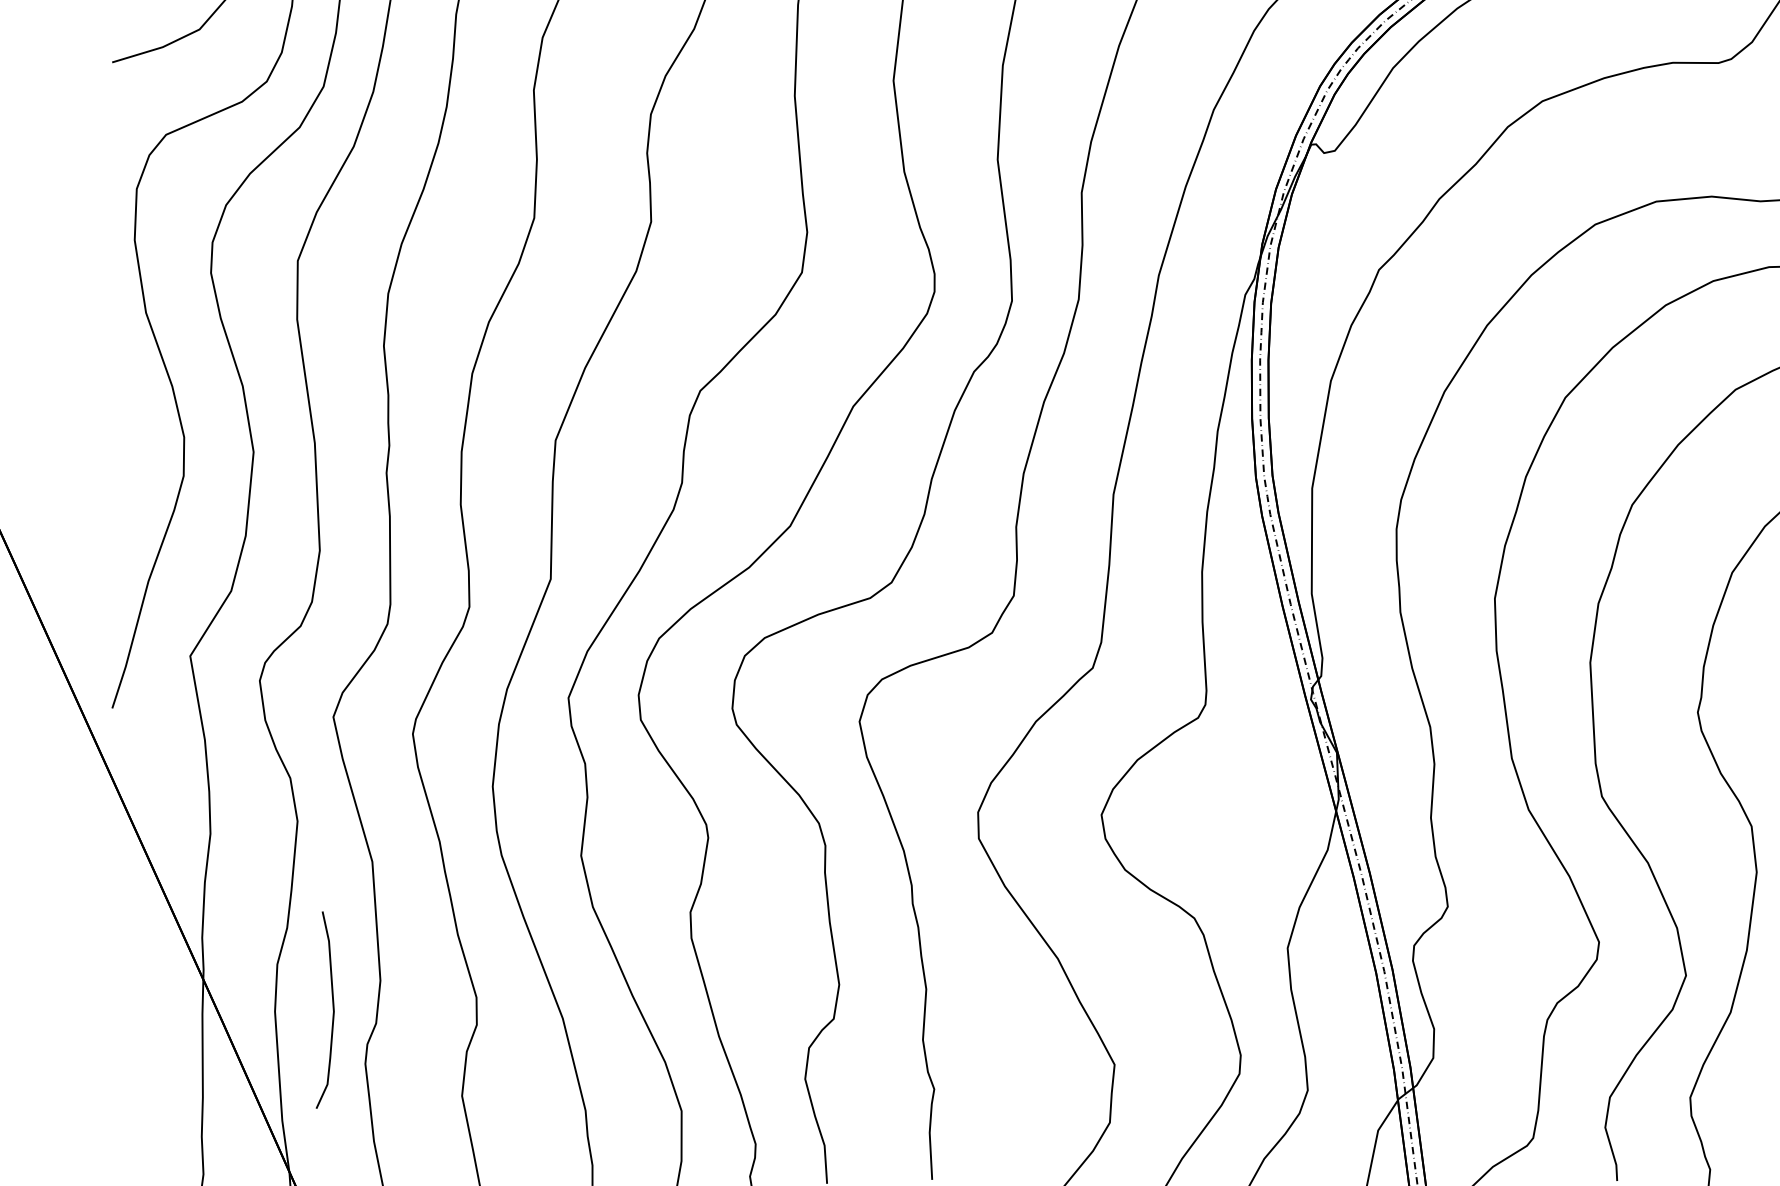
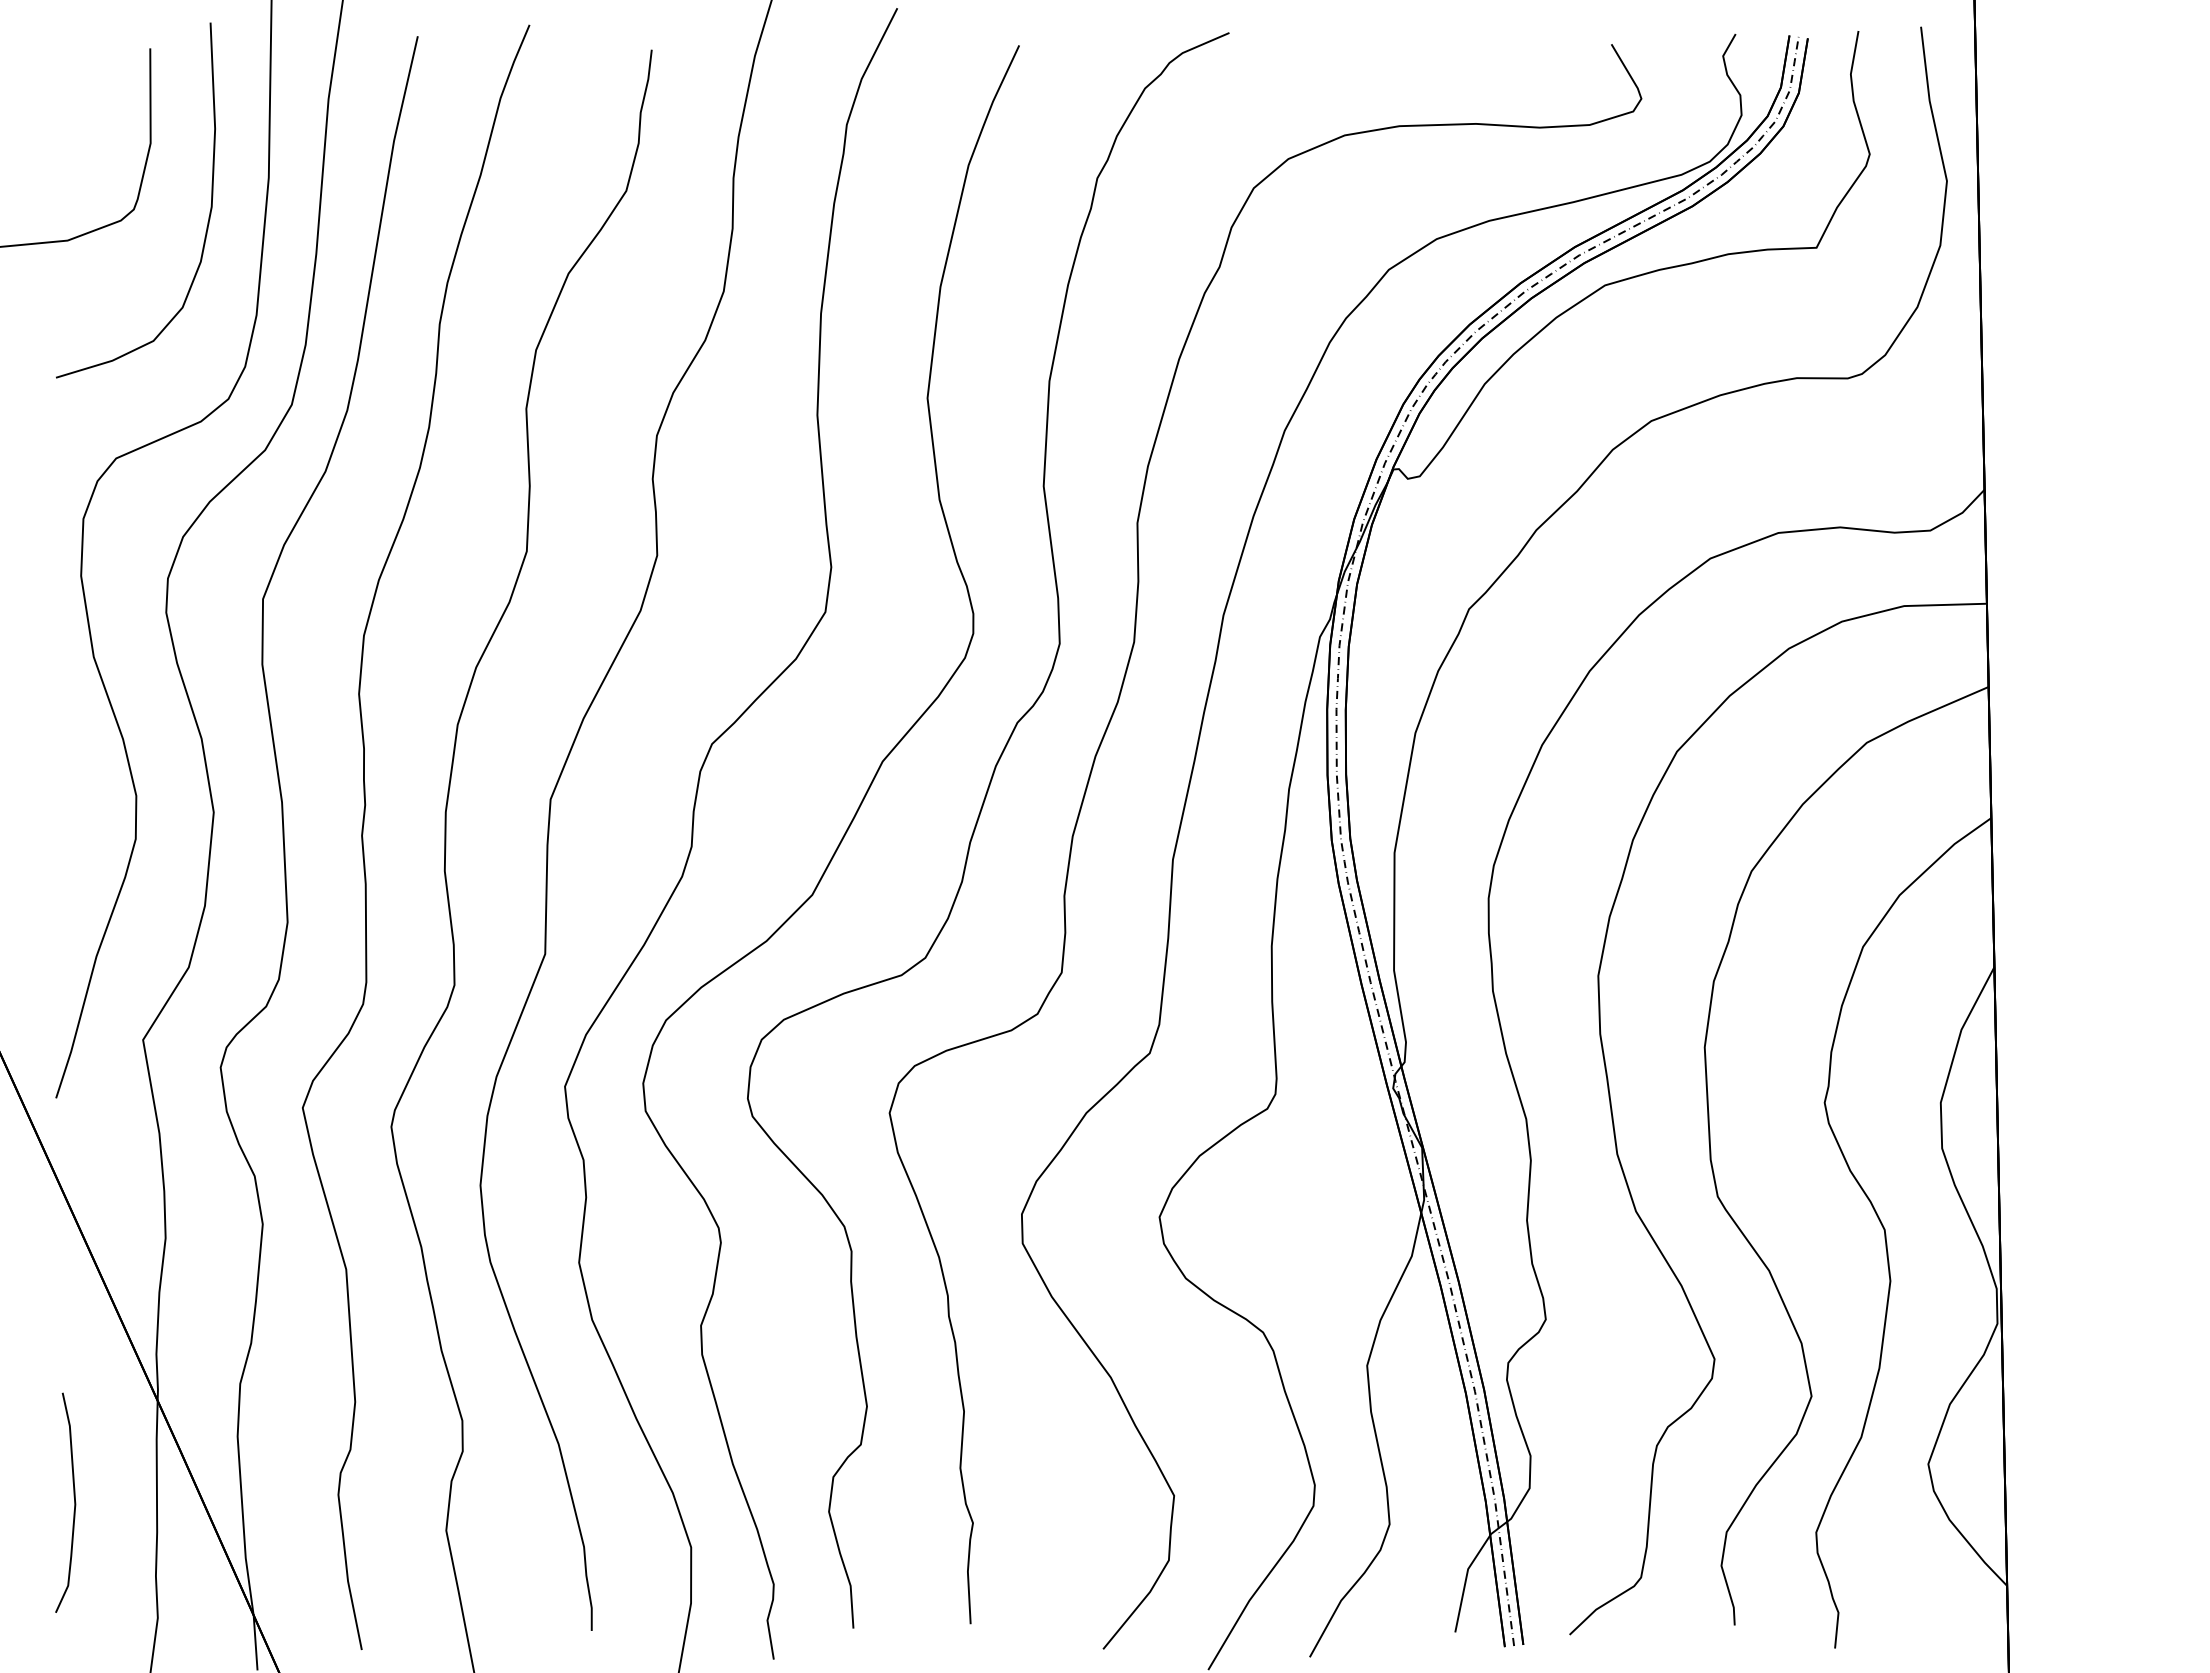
curve: (333, 1009) -> (74, 1502), moved

